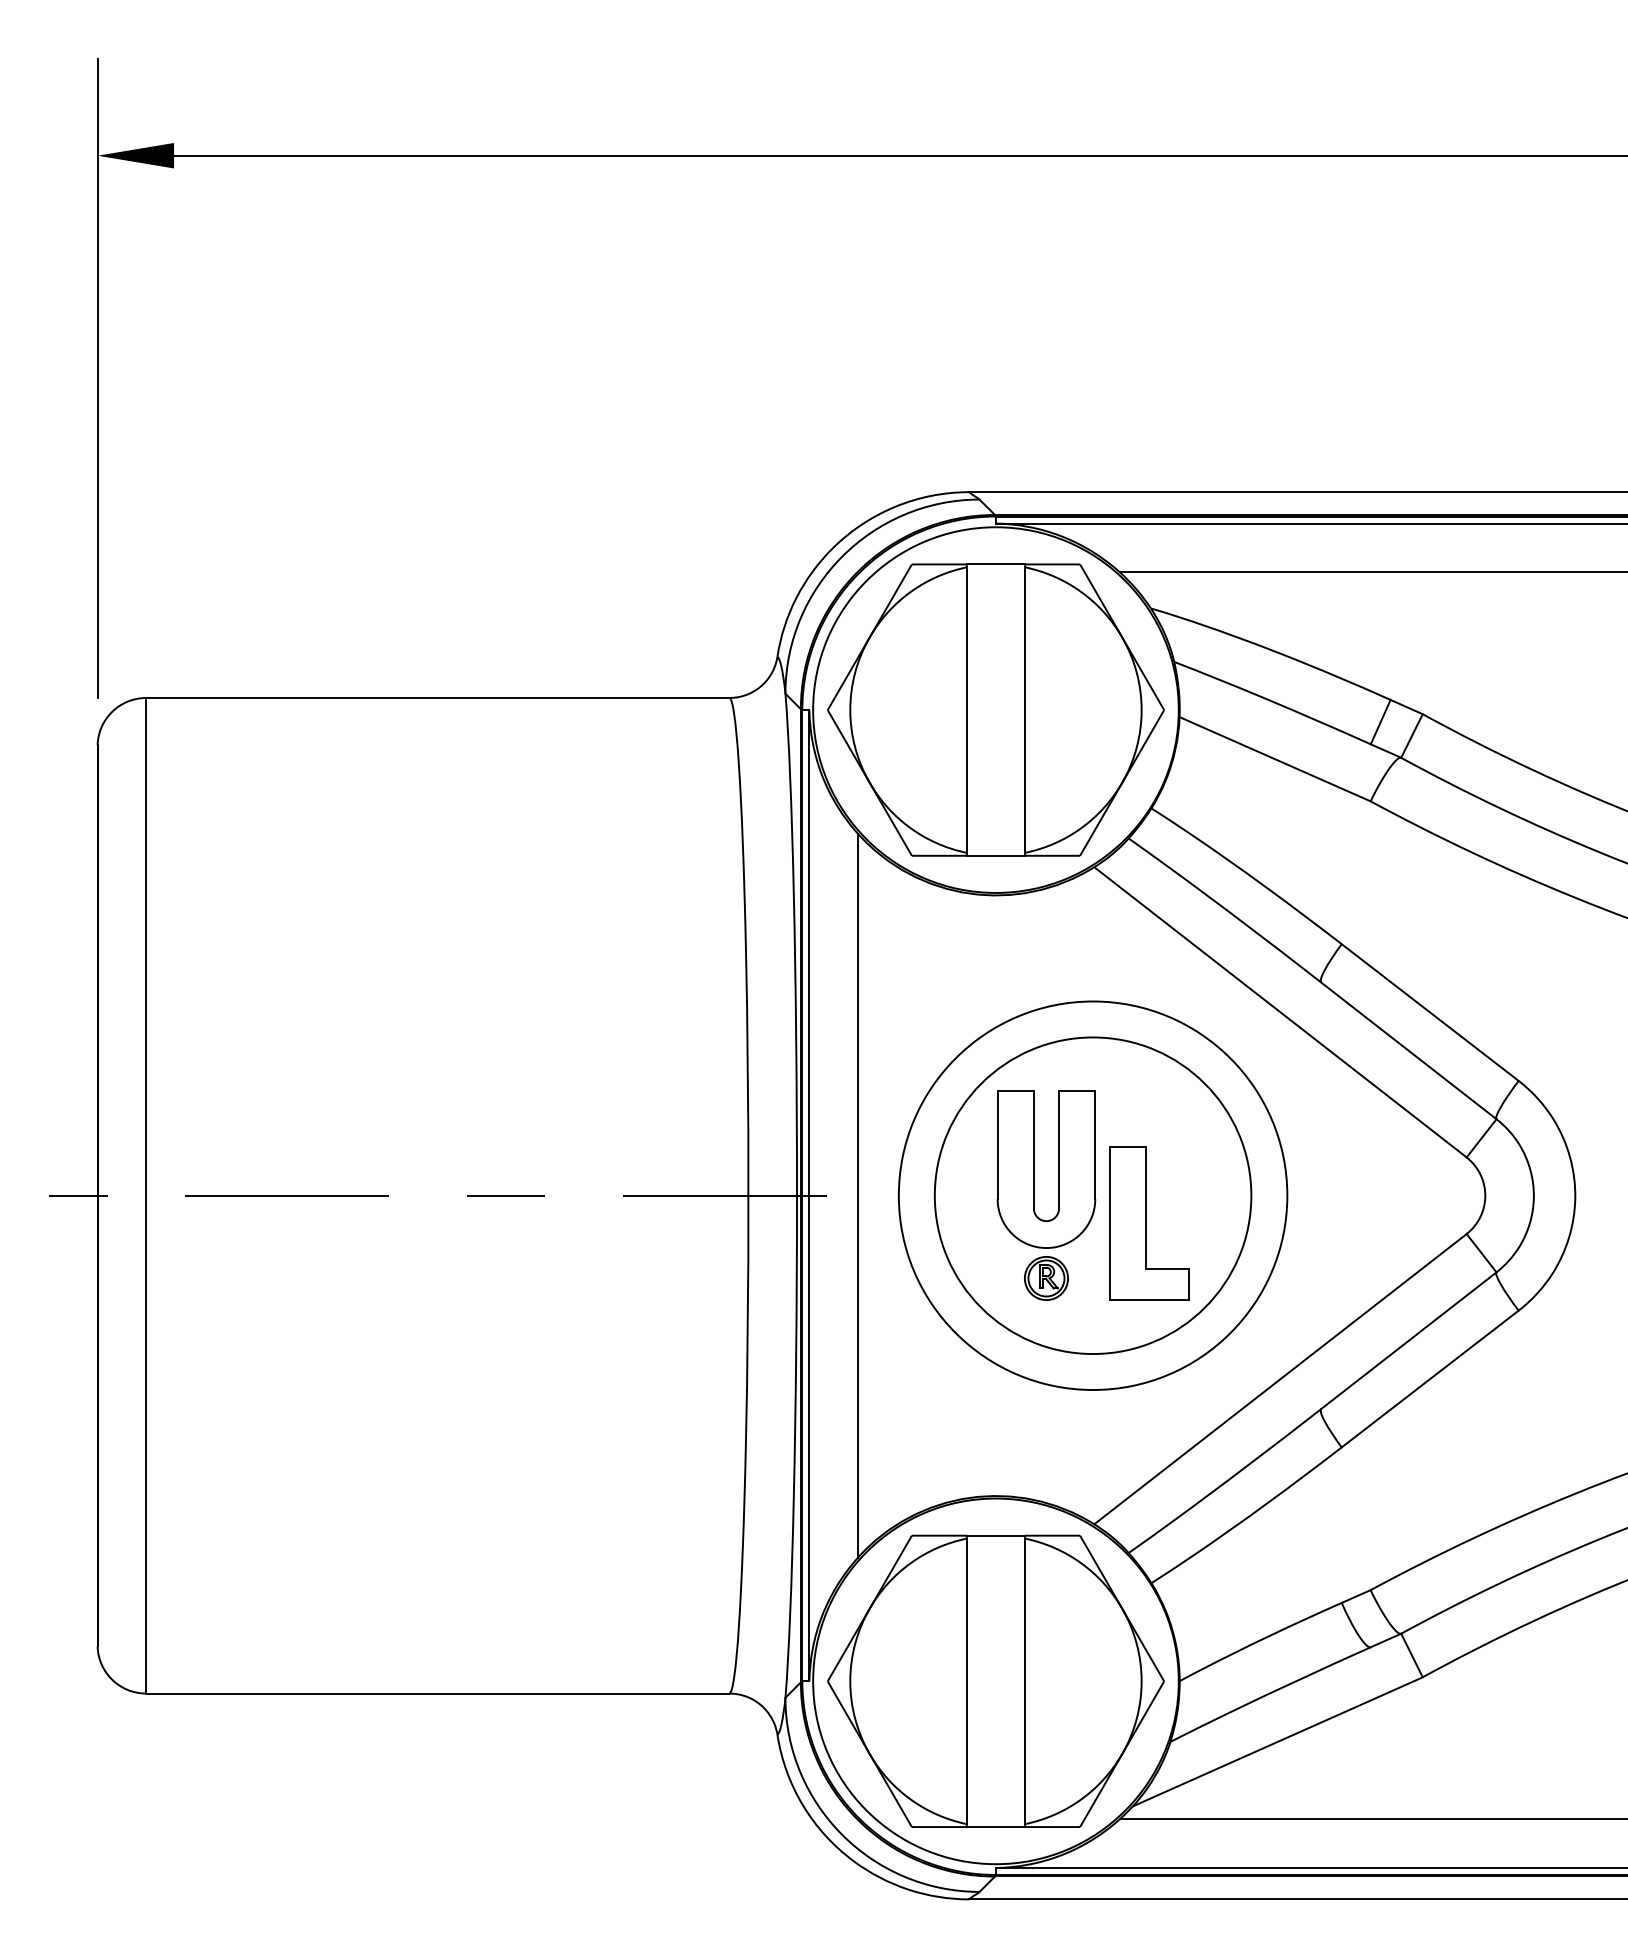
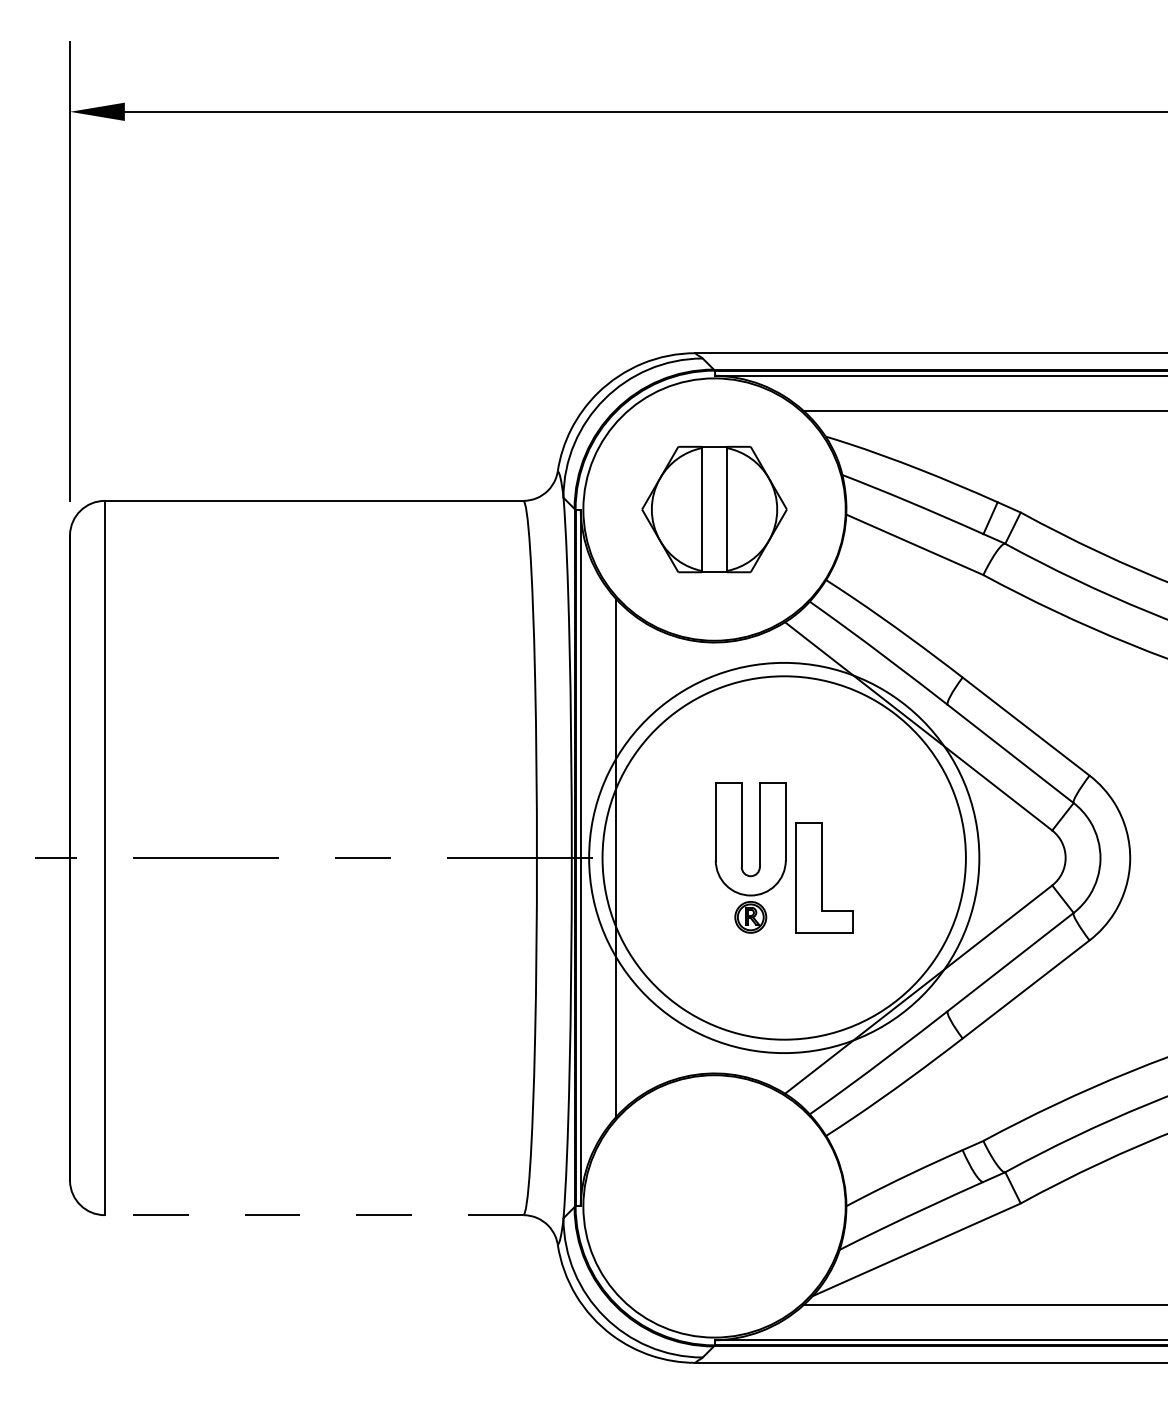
part: (995, 709) -> (714, 509), size x0.6
circle: (1092, 1195) -> (783, 857), size x1.4
circle: (1092, 1195) -> (783, 857), size x1.6
part: (995, 1681) -> (714, 1206), removed
line: (436, 1694) -> (313, 1215), solid -> dashed

